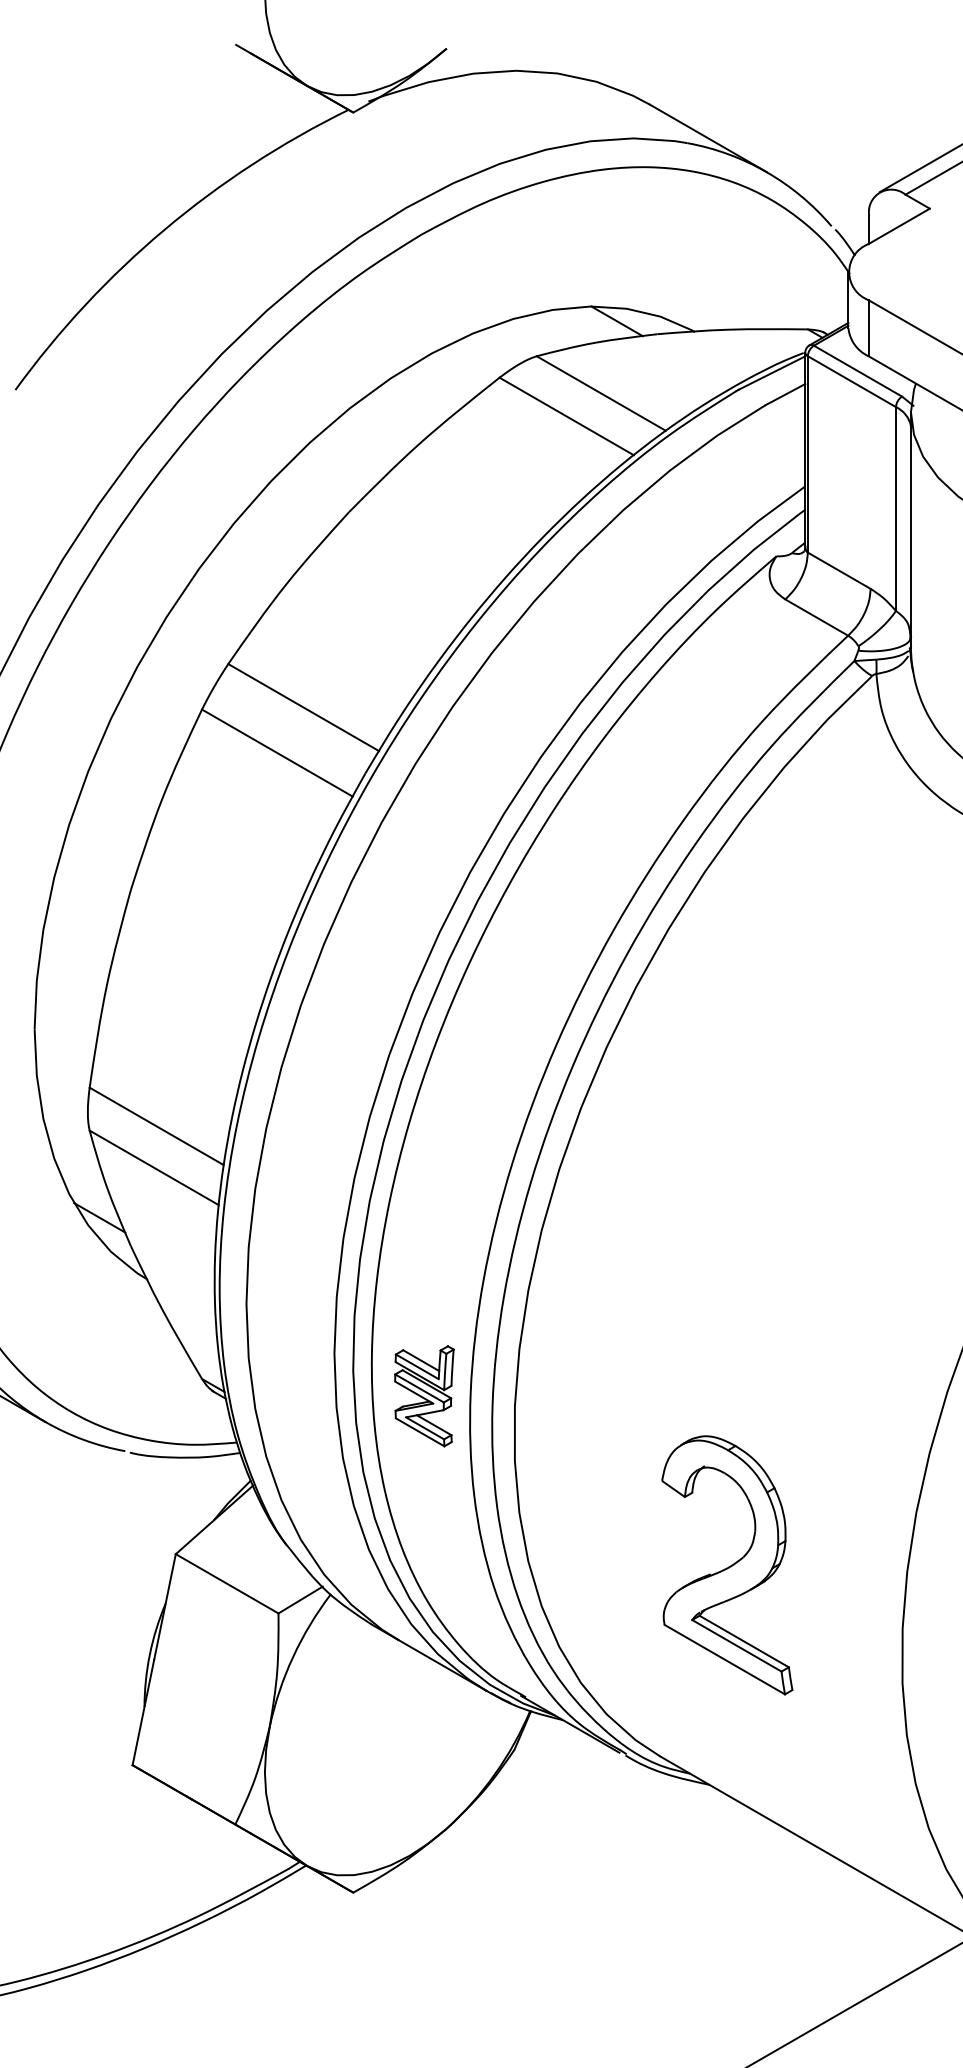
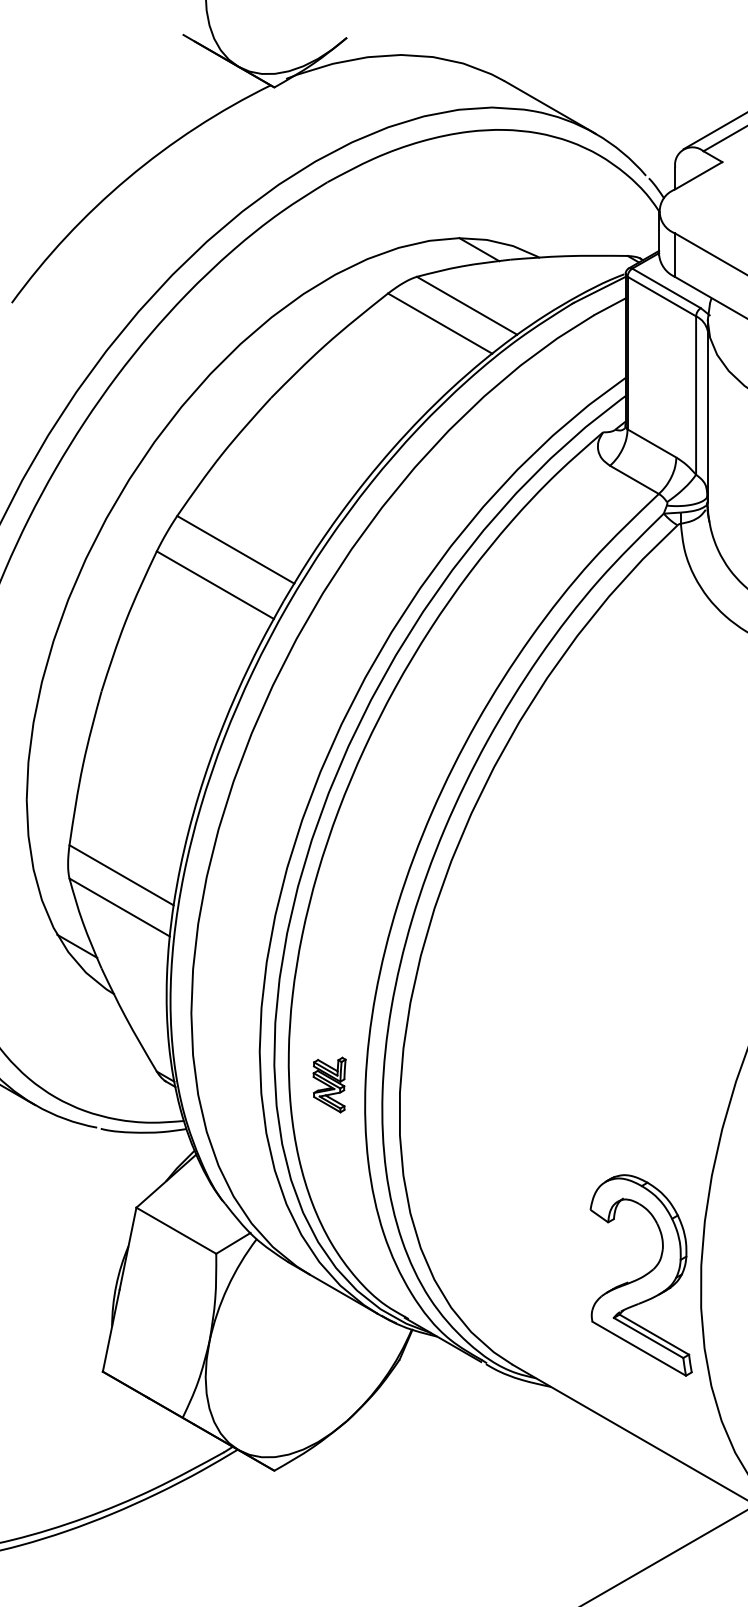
part: (424, 1396) -> (329, 1085), size x0.7
part: (727, 1565) -> (641, 1275), moved

